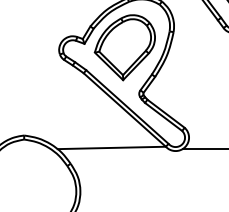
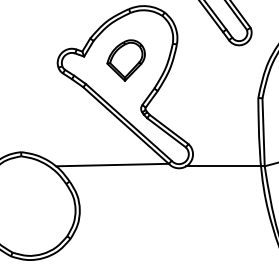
part: (124, 47) -> (125, 60), size x0.6

